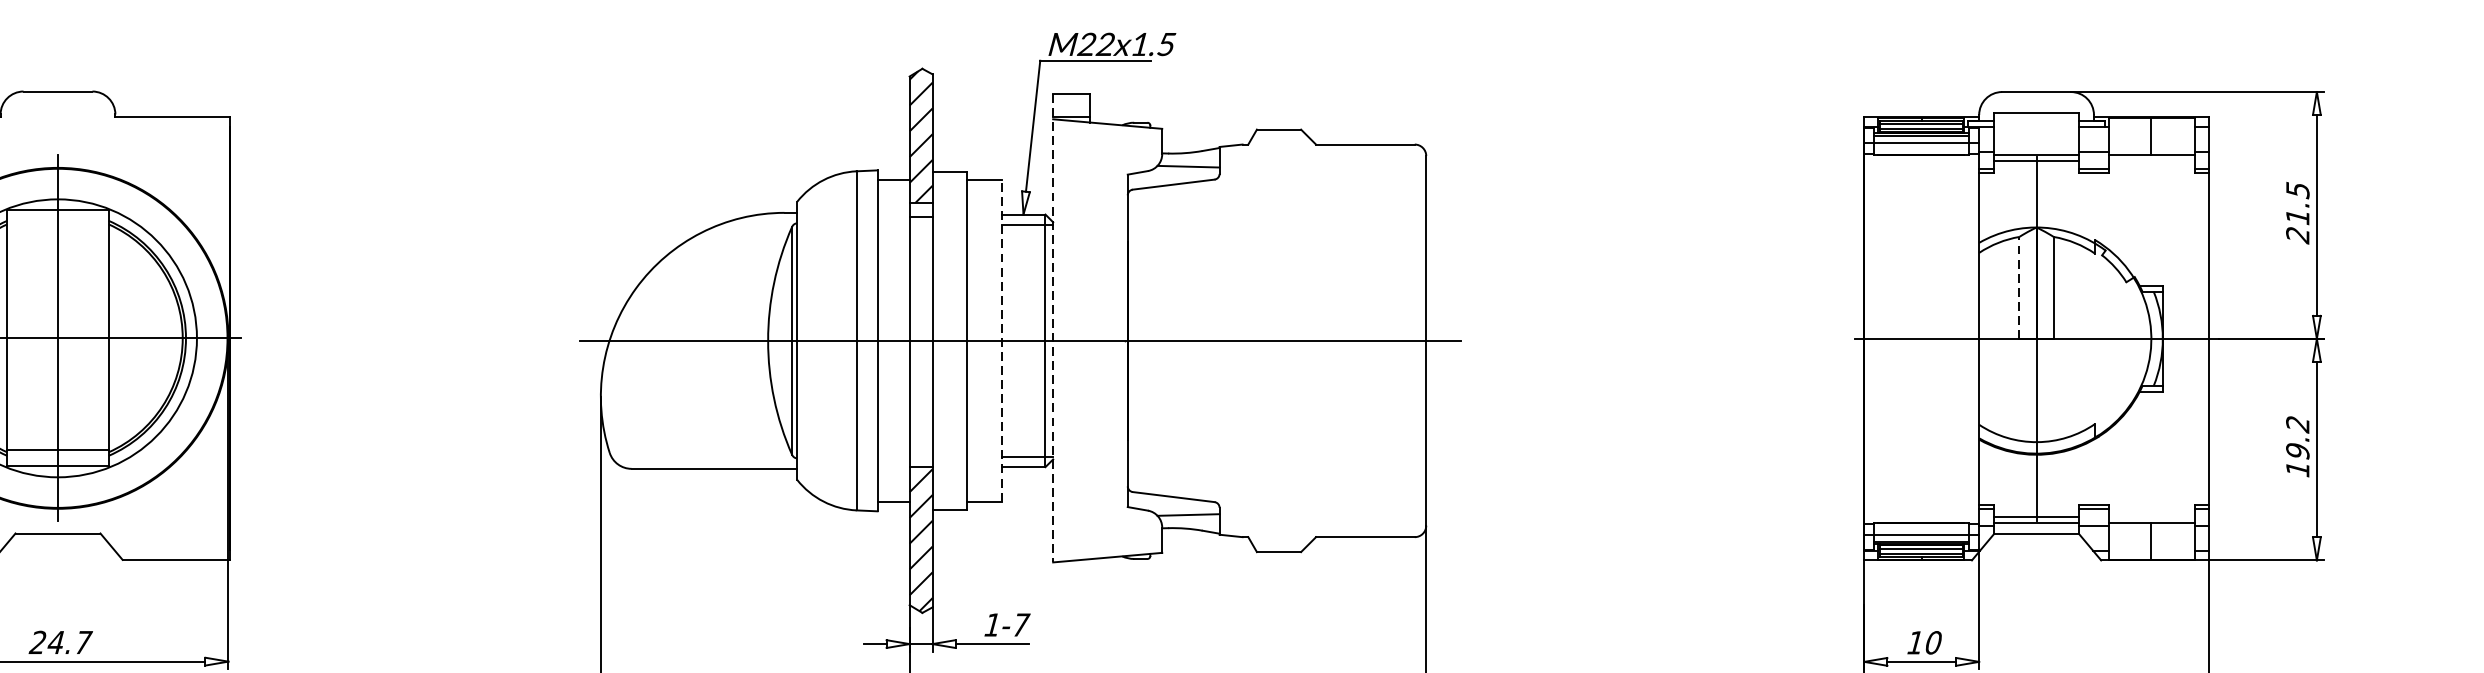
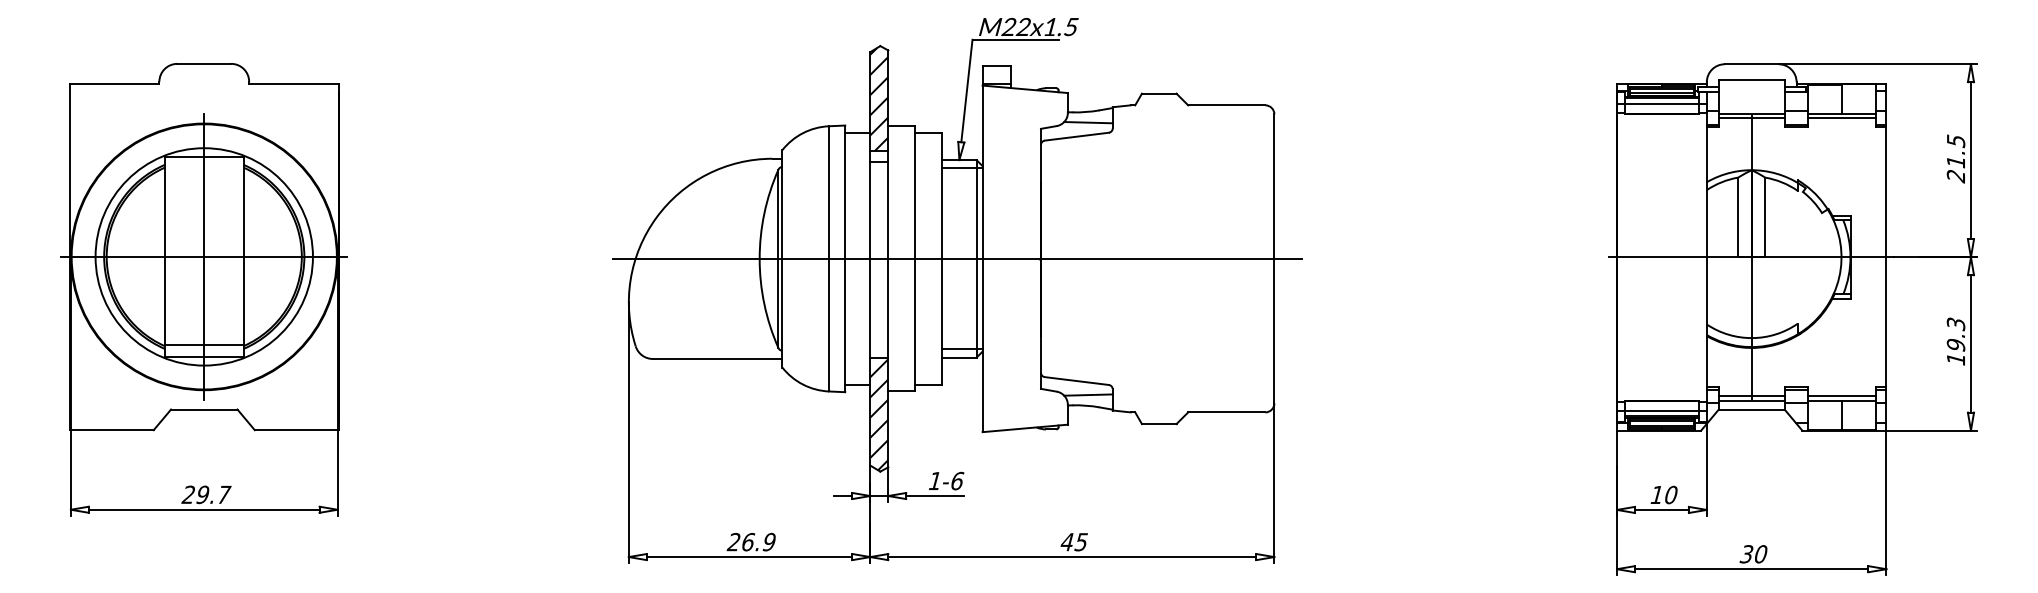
line: (2151, 161) -> (1841, 118), added
line: (2019, 287) -> (1738, 217), dashed -> solid
line: (1053, 328) -> (982, 249), dashed -> solid
line: (1001, 340) -> (942, 258), dashed -> solid
text: (2298, 424) -> (1956, 324), 19.2 -> 19.3
line: (2151, 516) -> (1841, 396), added
text: (1021, 624) -> (957, 480), 1-7 -> 1-6
text: (55, 642) -> (202, 494), 24.7 -> 29.7

